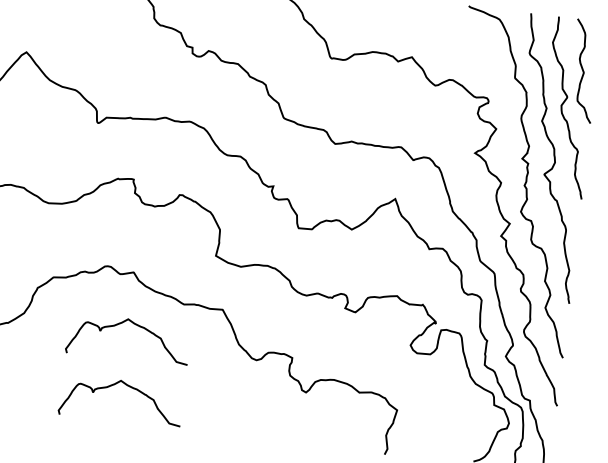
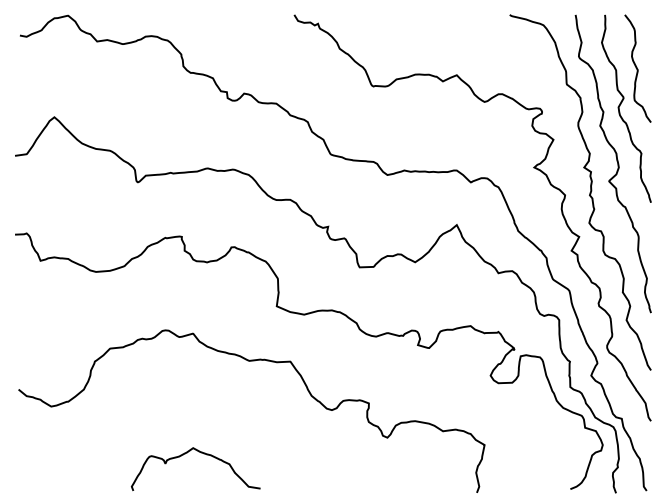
curve: (137, 326) -> (203, 389), removed

